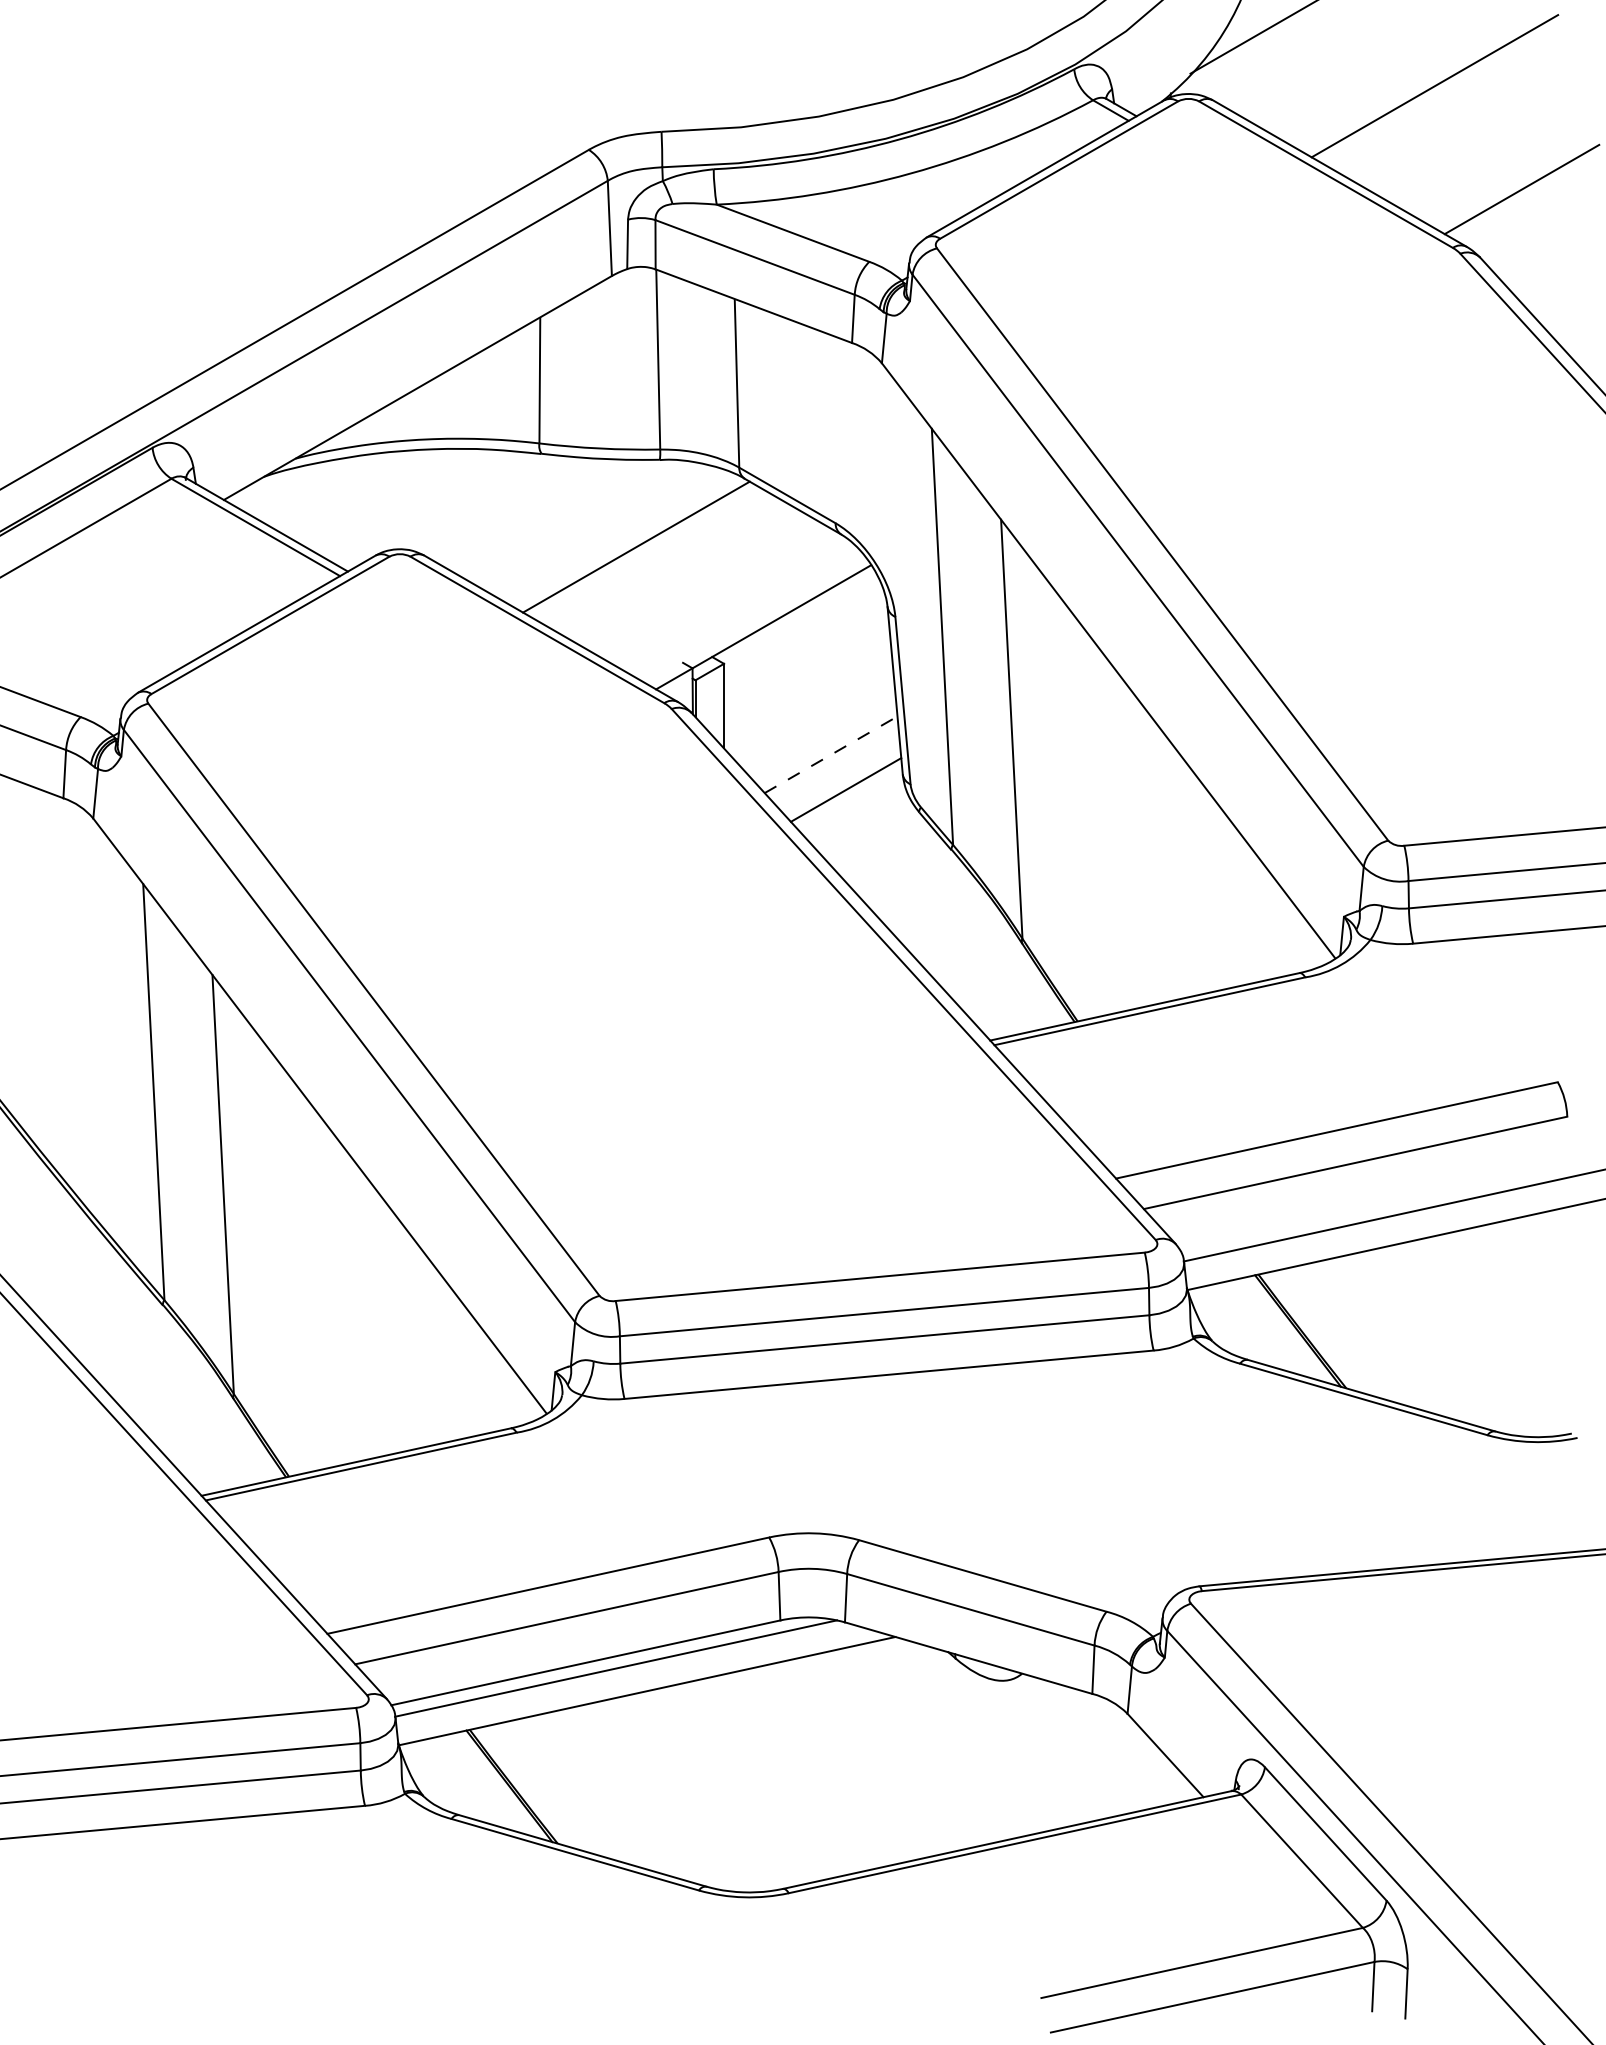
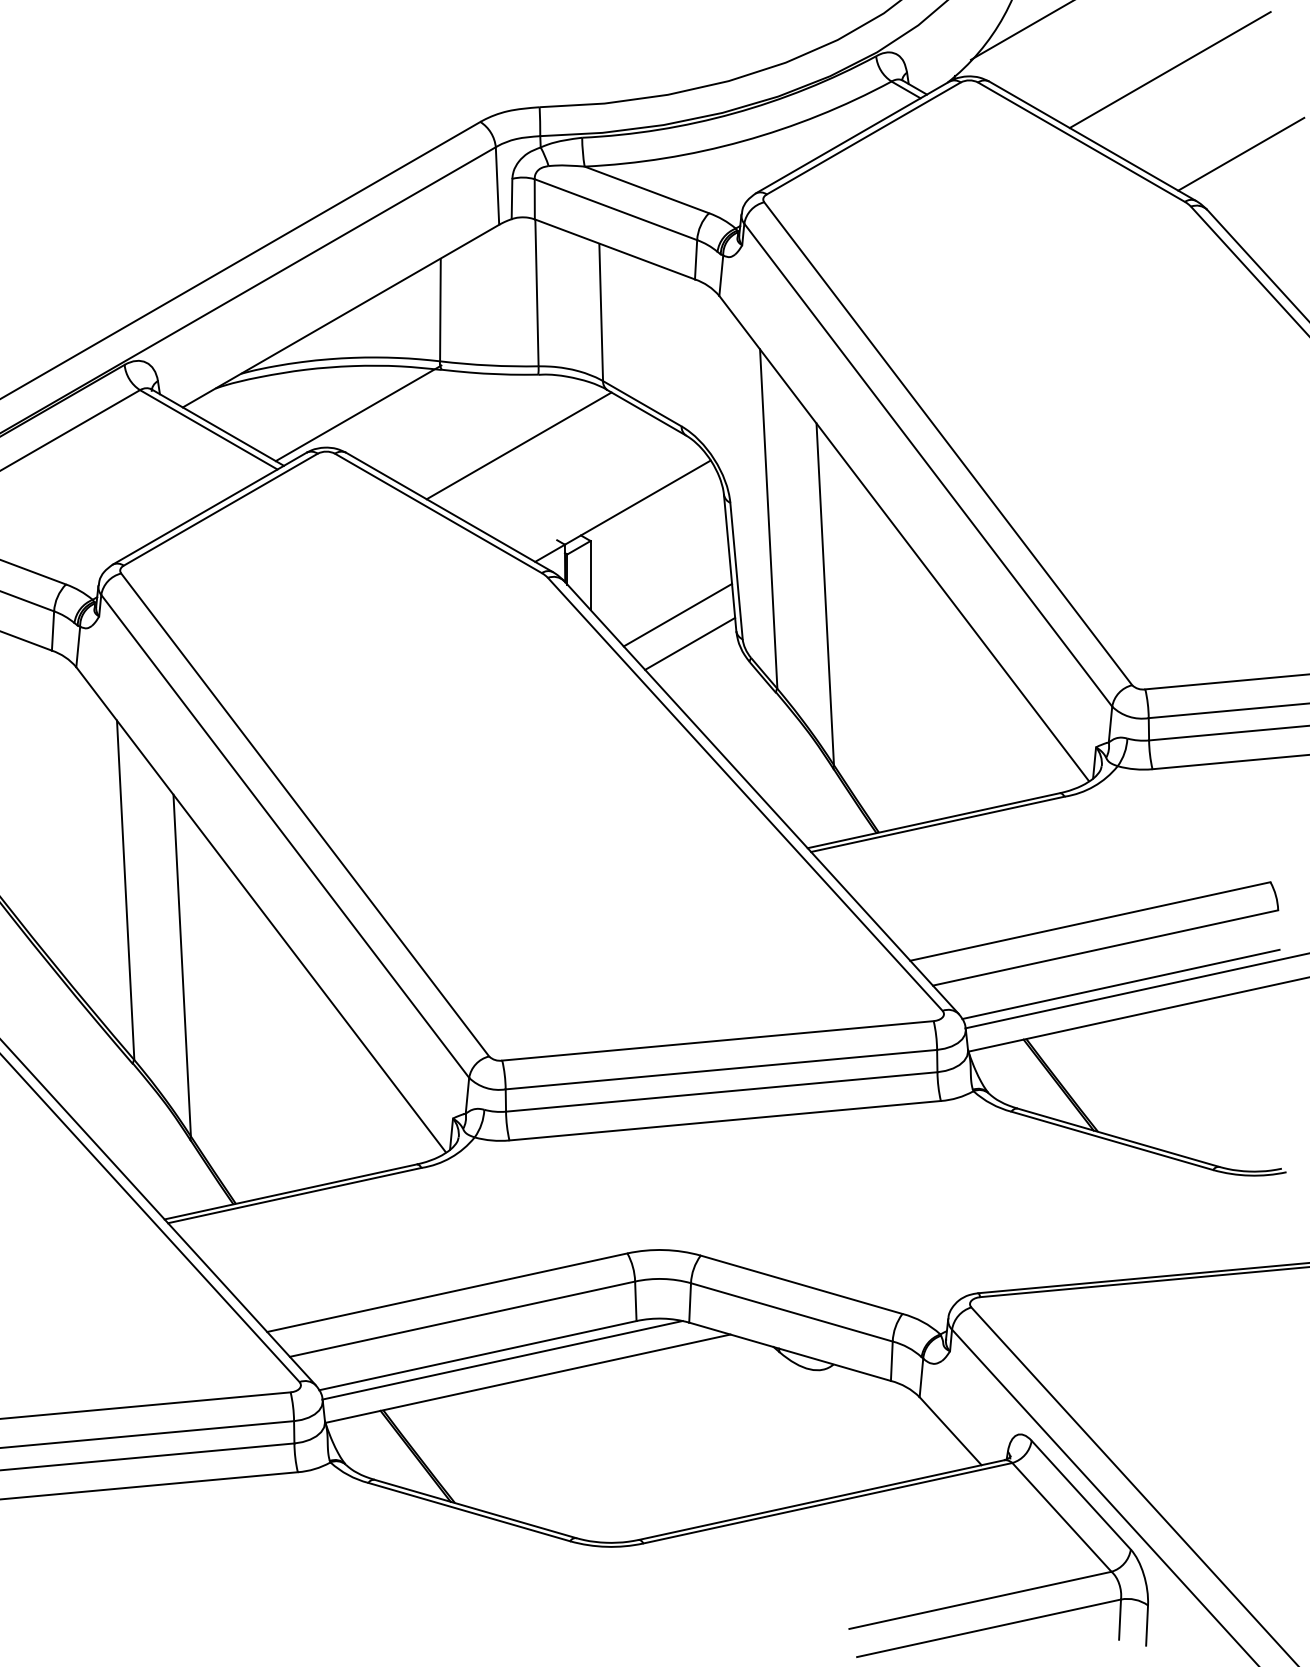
line: (439, 506) -> (358, 412), added
line: (831, 754) -> (678, 614), dashed -> solid
line: (1374, 1207) -> (1121, 984), added

